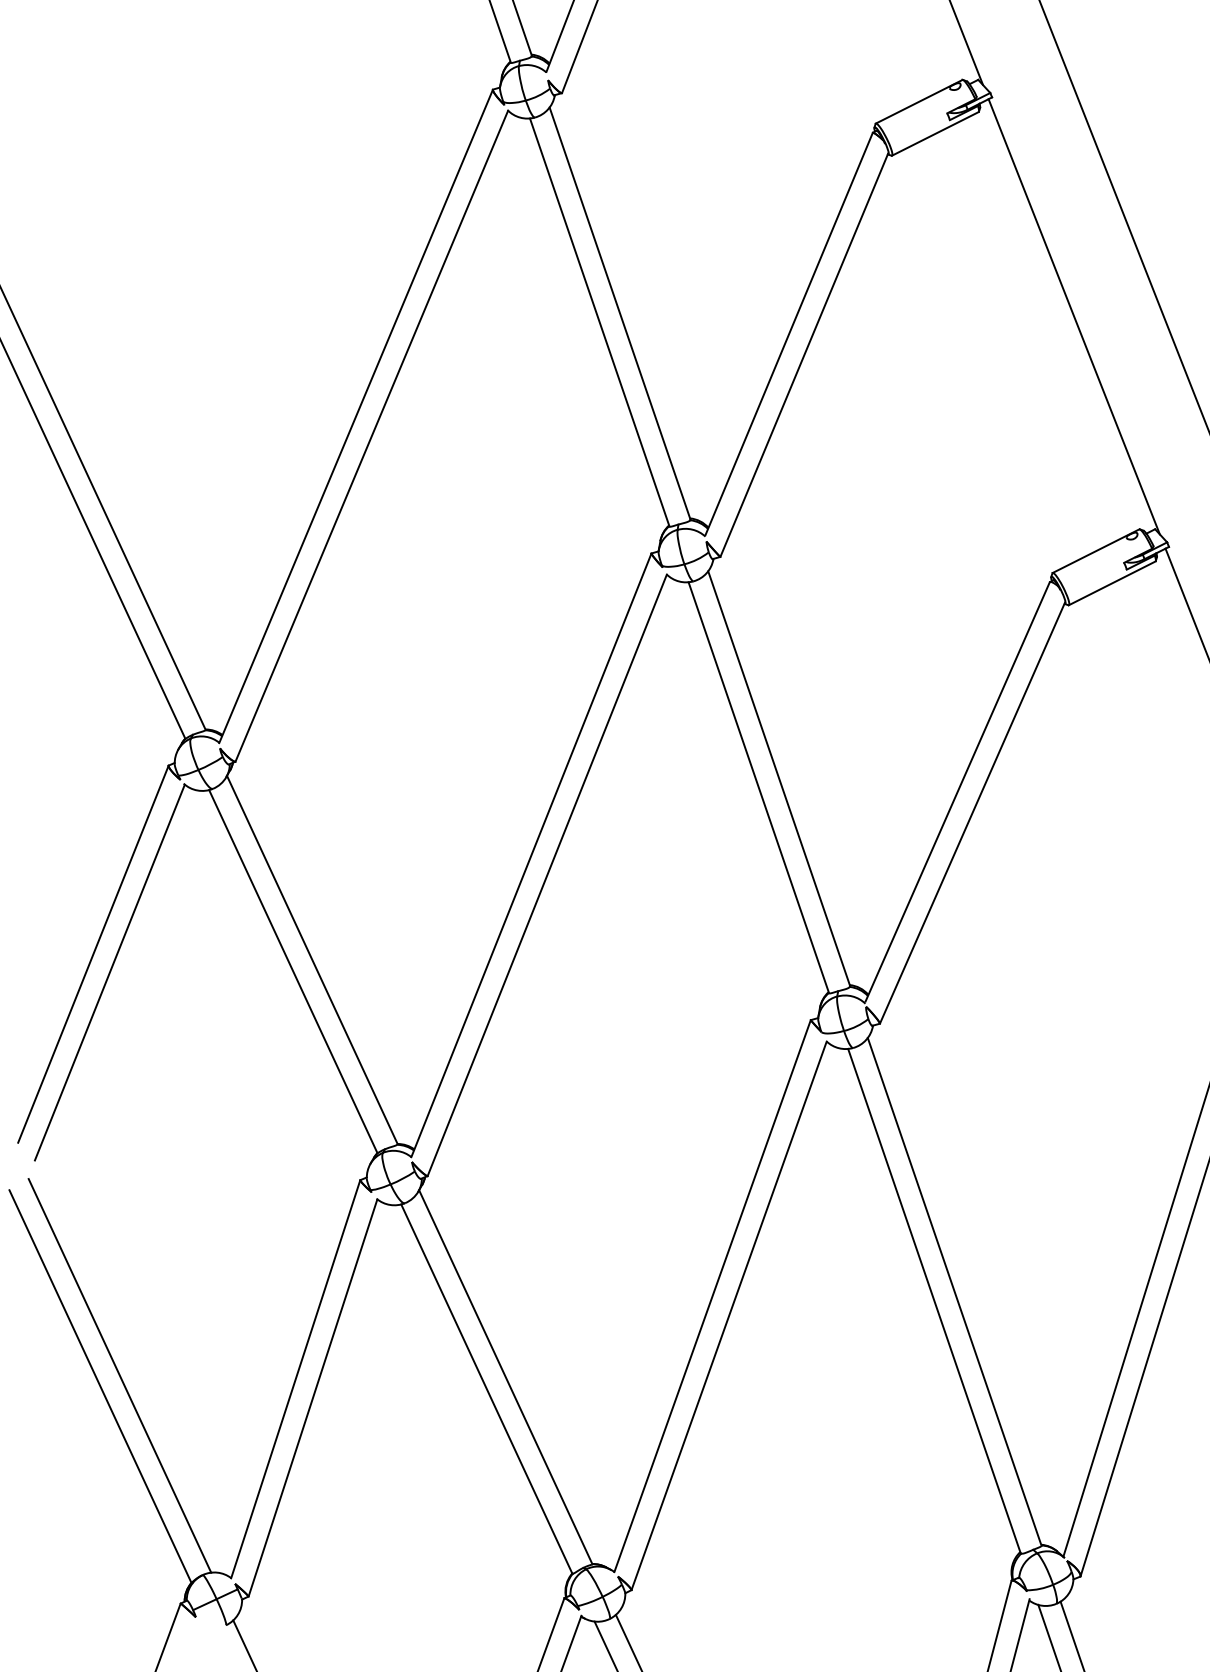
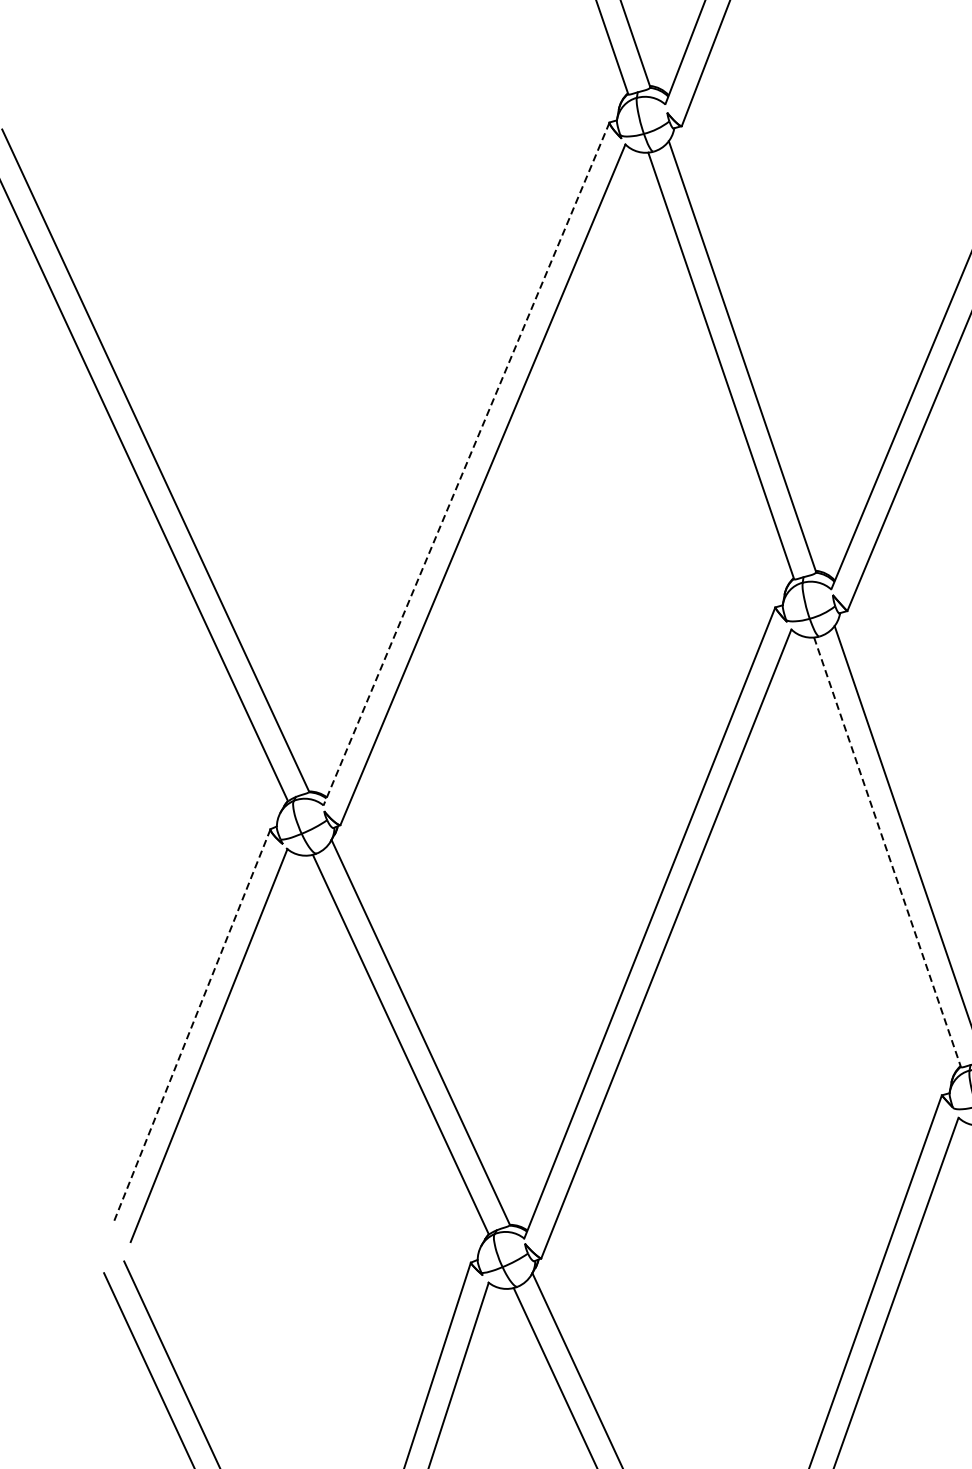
line: (355, 416) -> (465, 464), solid -> dashed
line: (758, 788) -> (887, 853), solid -> dashed
line: (93, 954) -> (191, 1026), solid -> dashed

